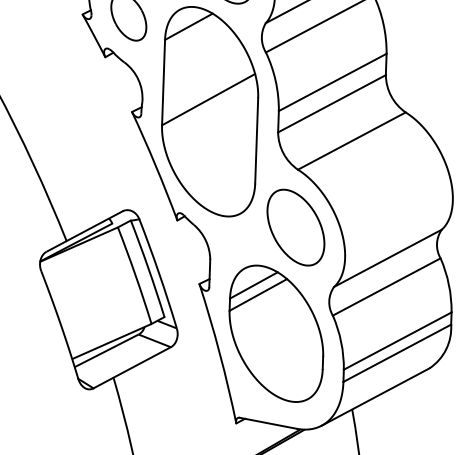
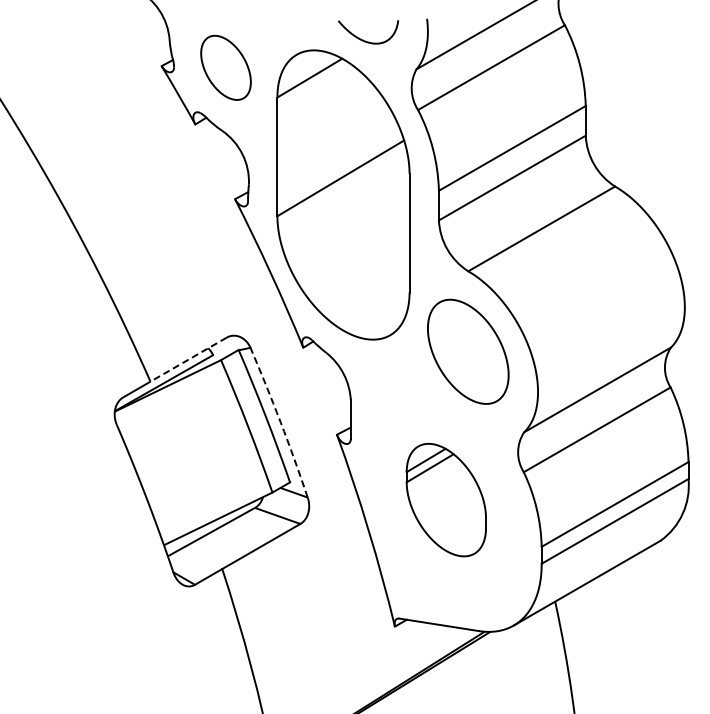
line: (94, 226) -> (188, 359), solid -> dashed
arc: (159, 273) -> (280, 422), solid -> dashed
part: (276, 333) -> (446, 499), size x0.6

